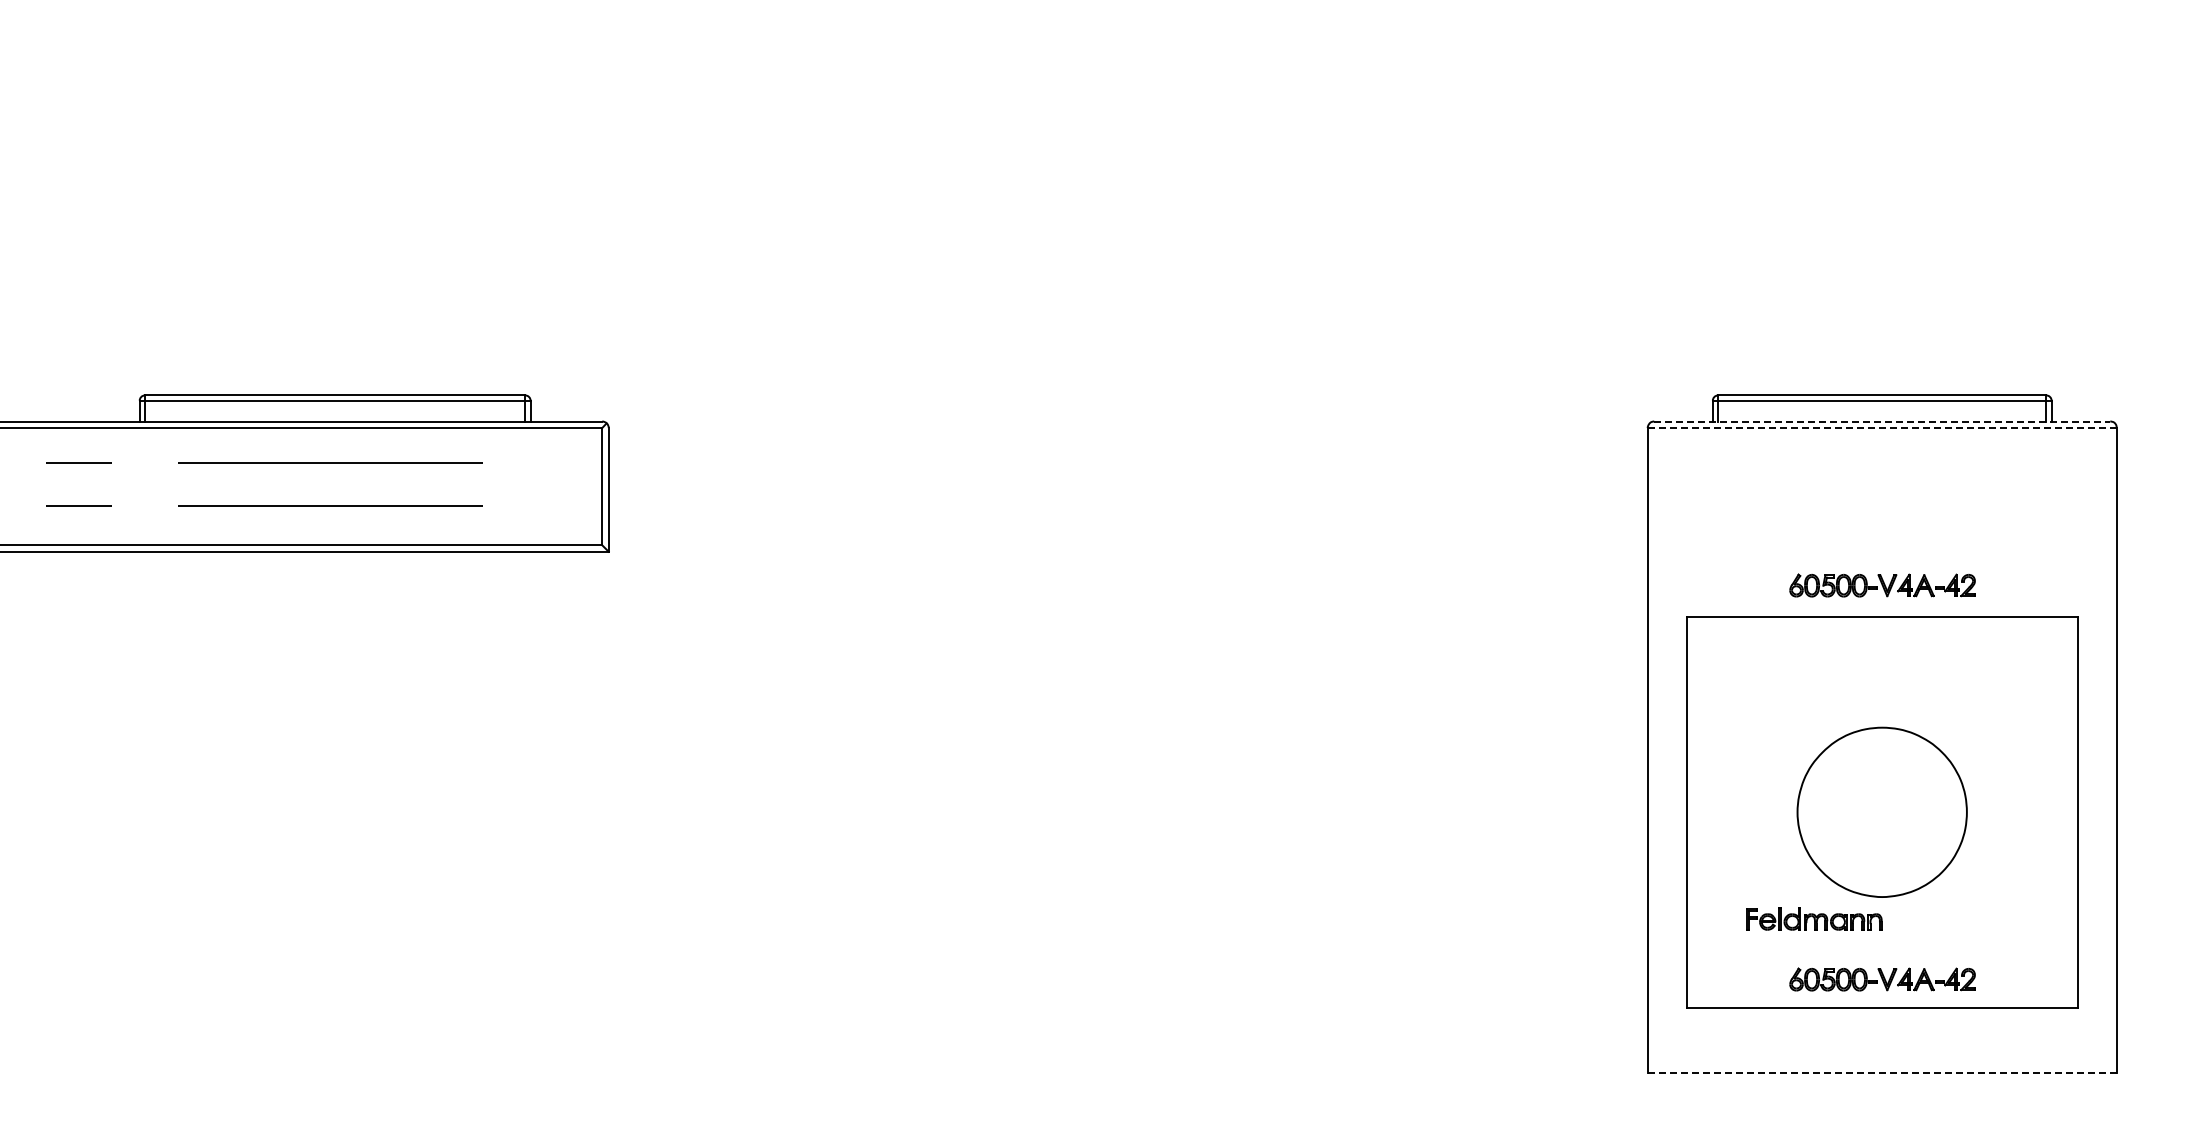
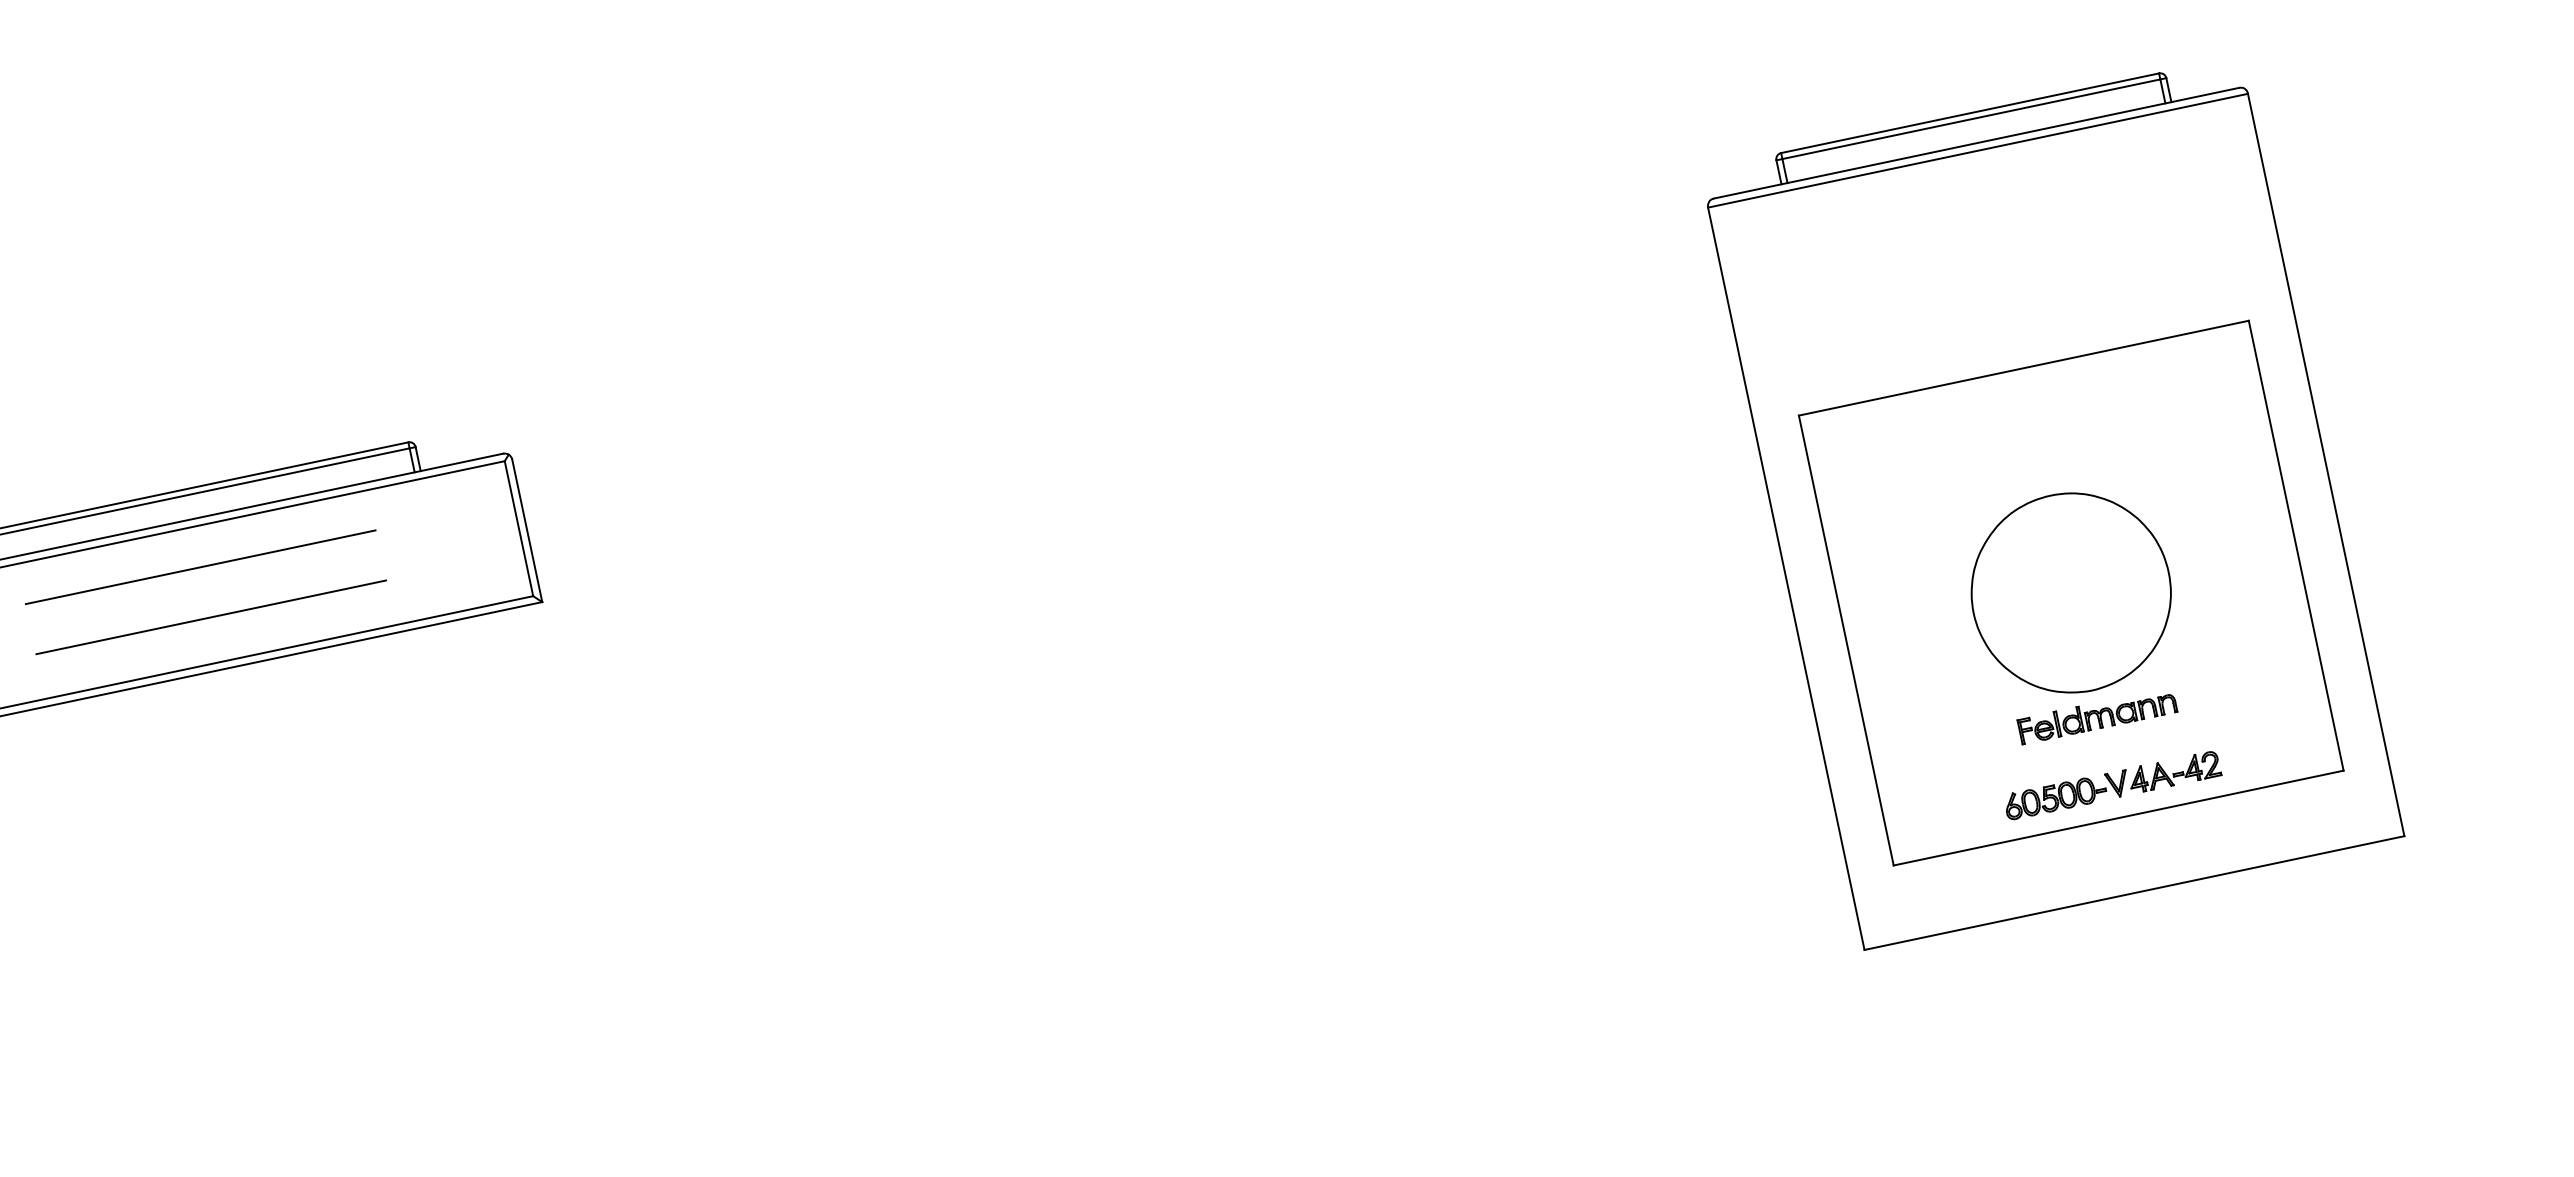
line: (1882, 421) -> (1976, 143), dashed -> solid
line: (1882, 428) -> (1978, 151), dashed -> solid
part: (1882, 585) -> (2016, 331), removed
part: (1814, 918) -> (2097, 715), moved
line: (1882, 1072) -> (2134, 892), dashed -> solid

